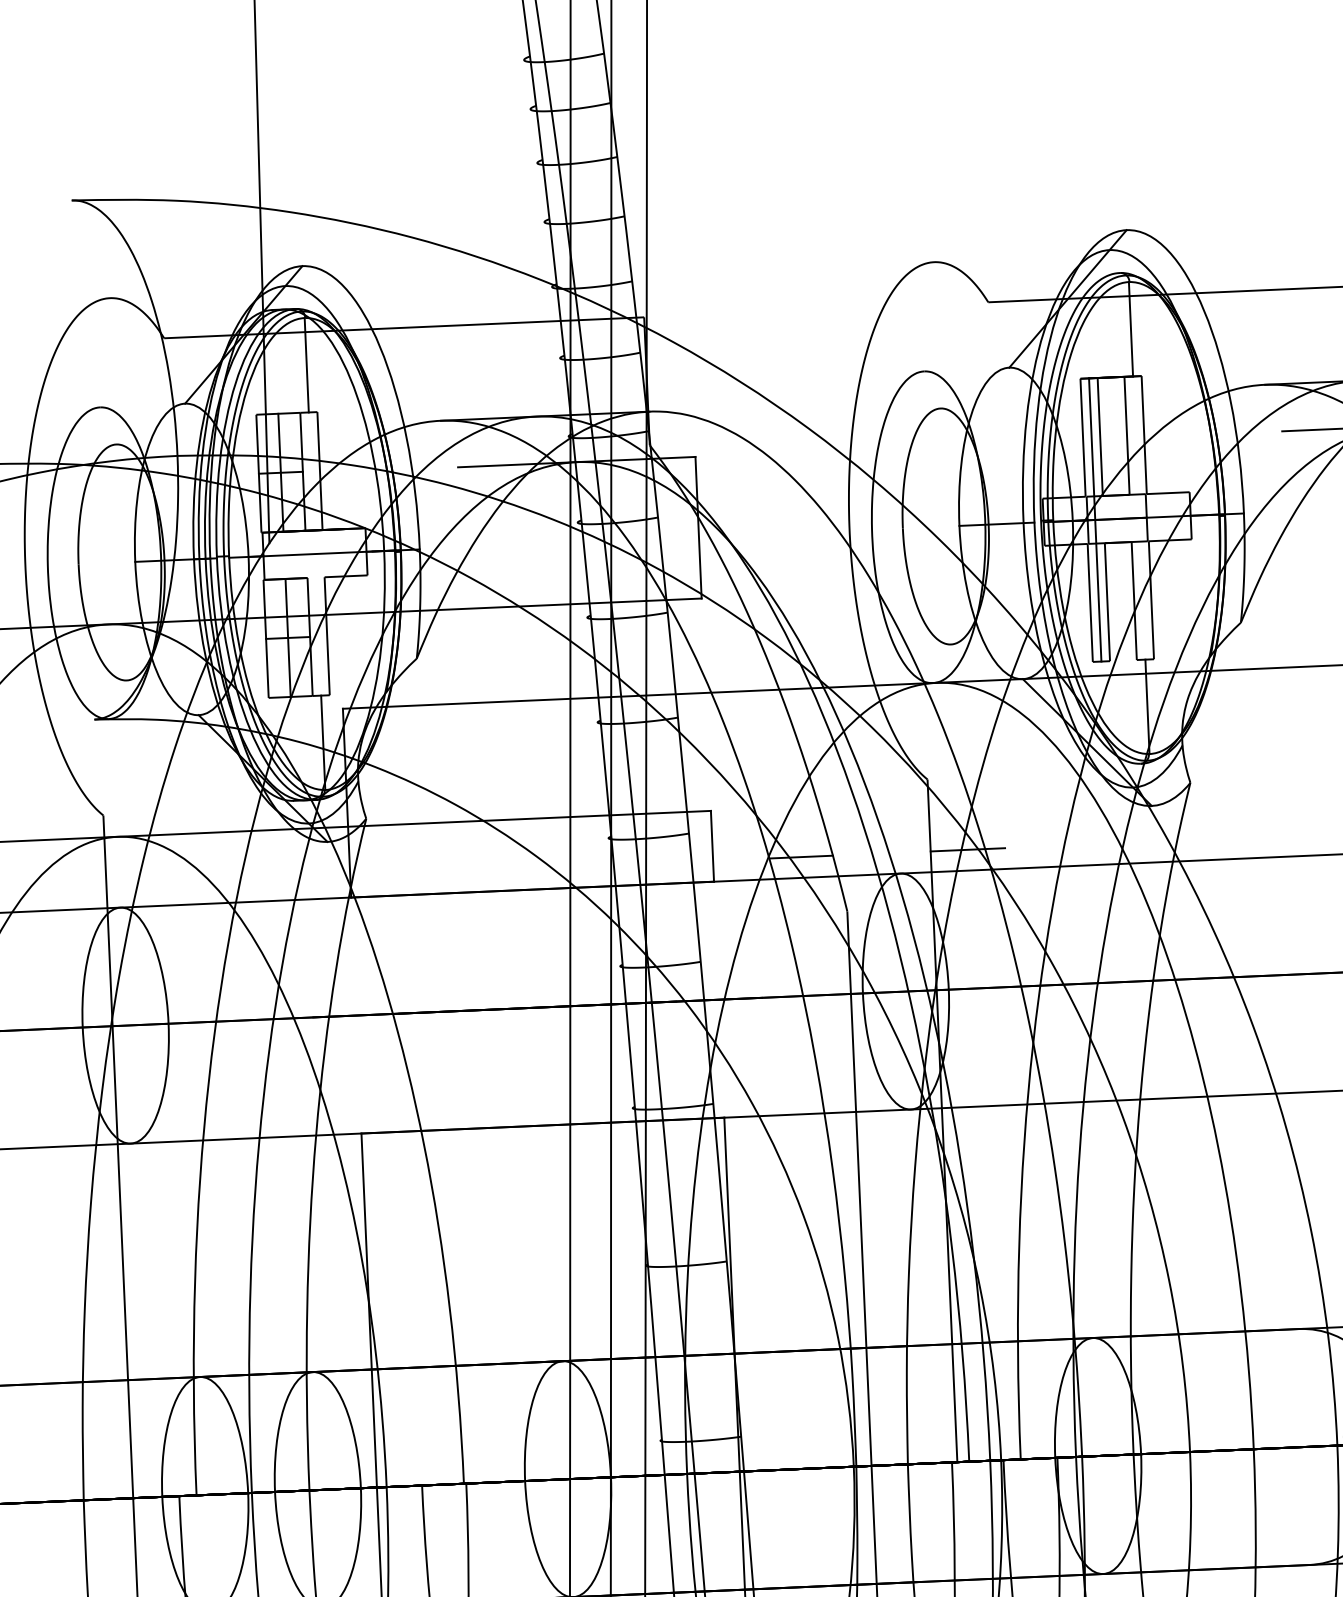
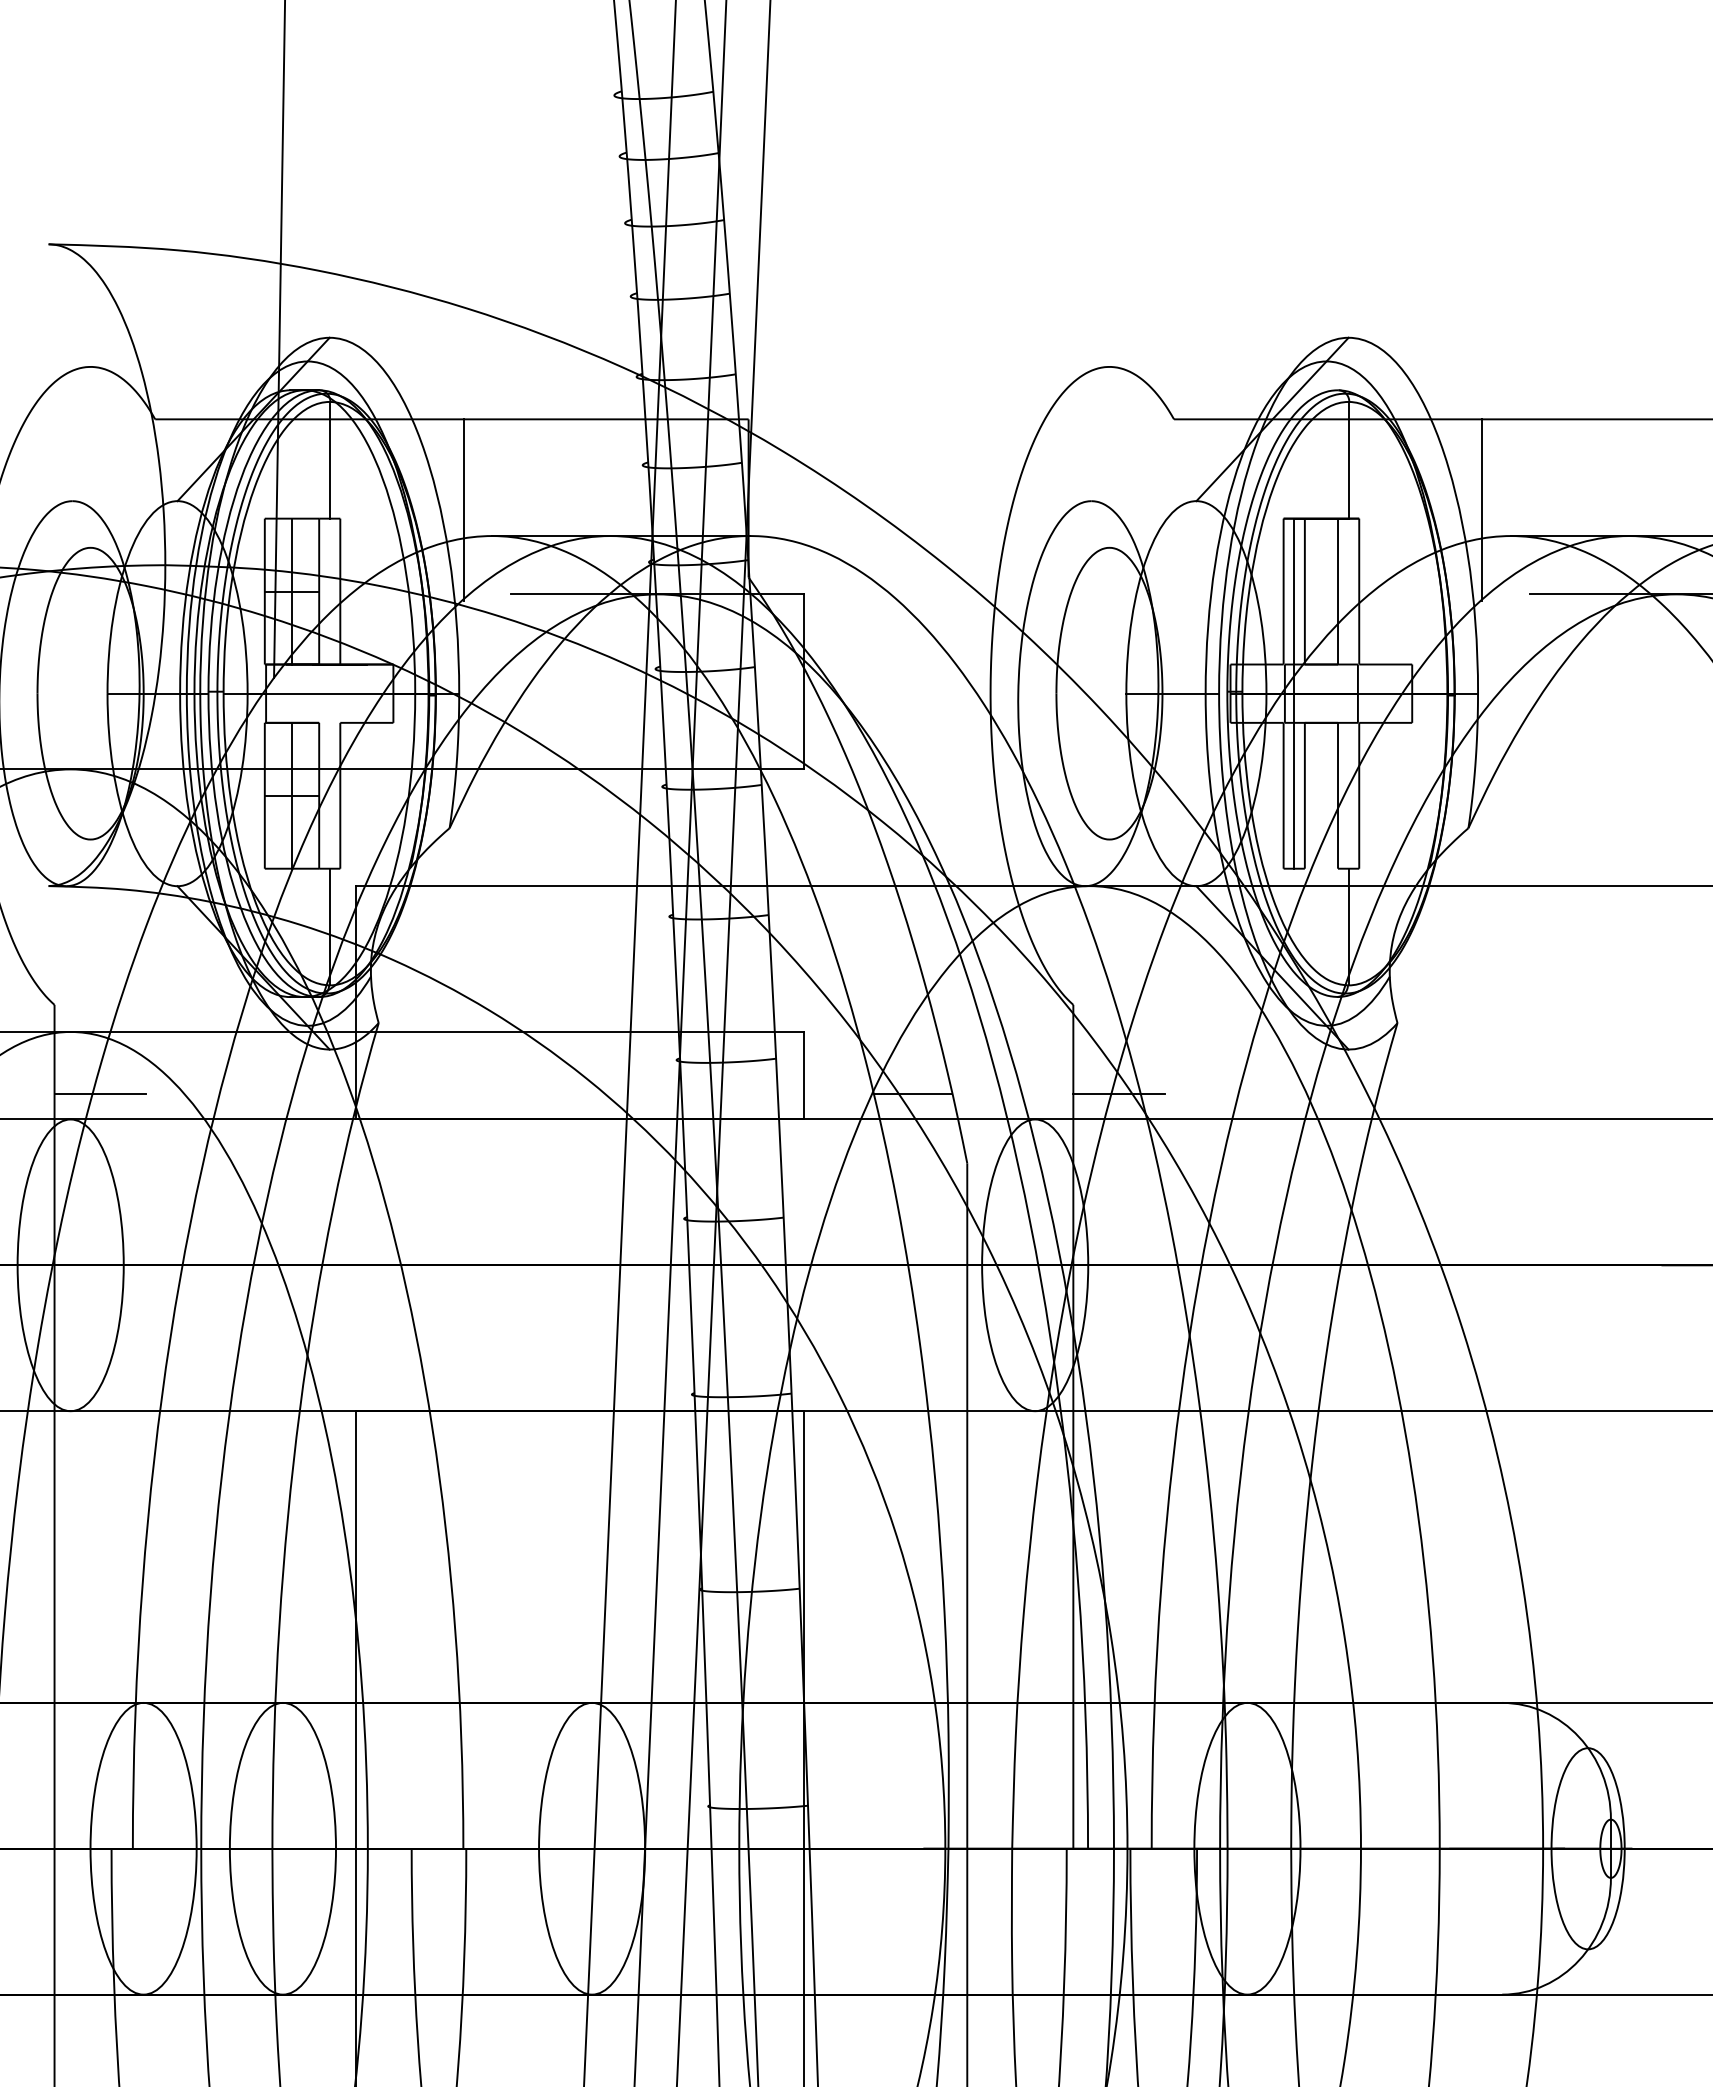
line: (1241, 365) -> (1482, 510), added
line: (416, 401) -> (463, 510), added
line: (143, 885) -> (100, 1093), added

